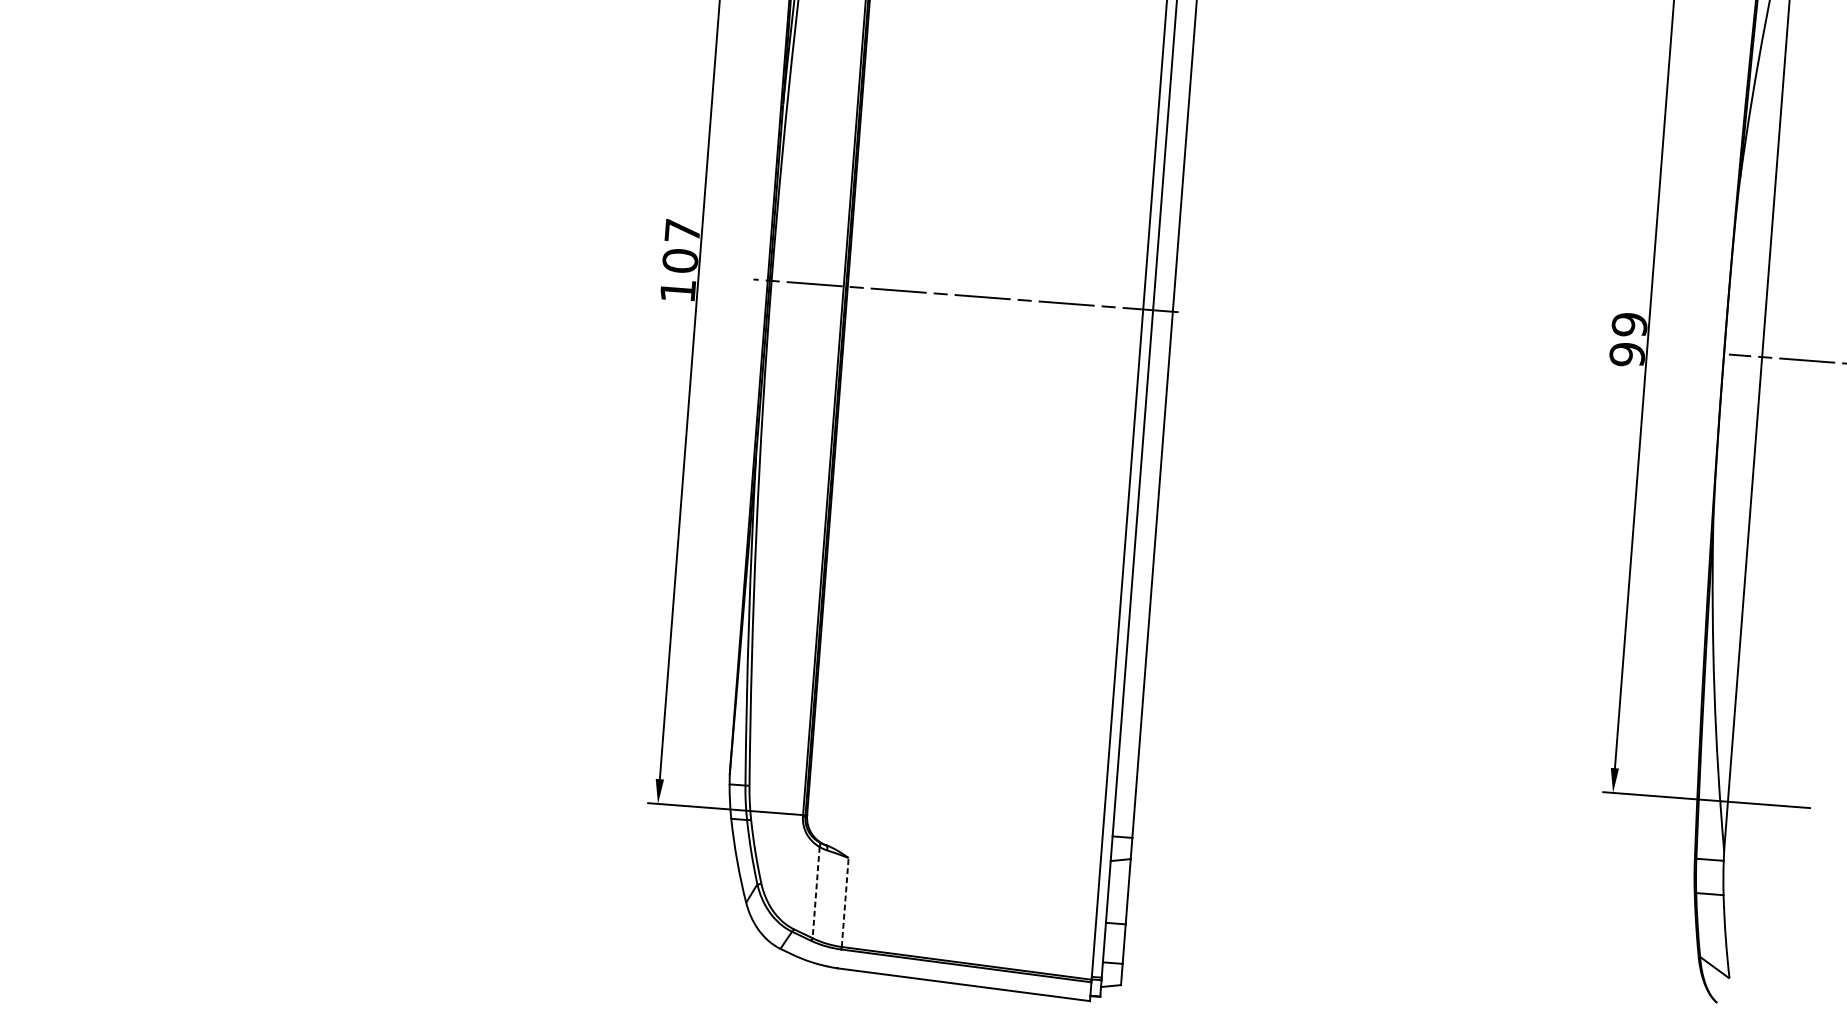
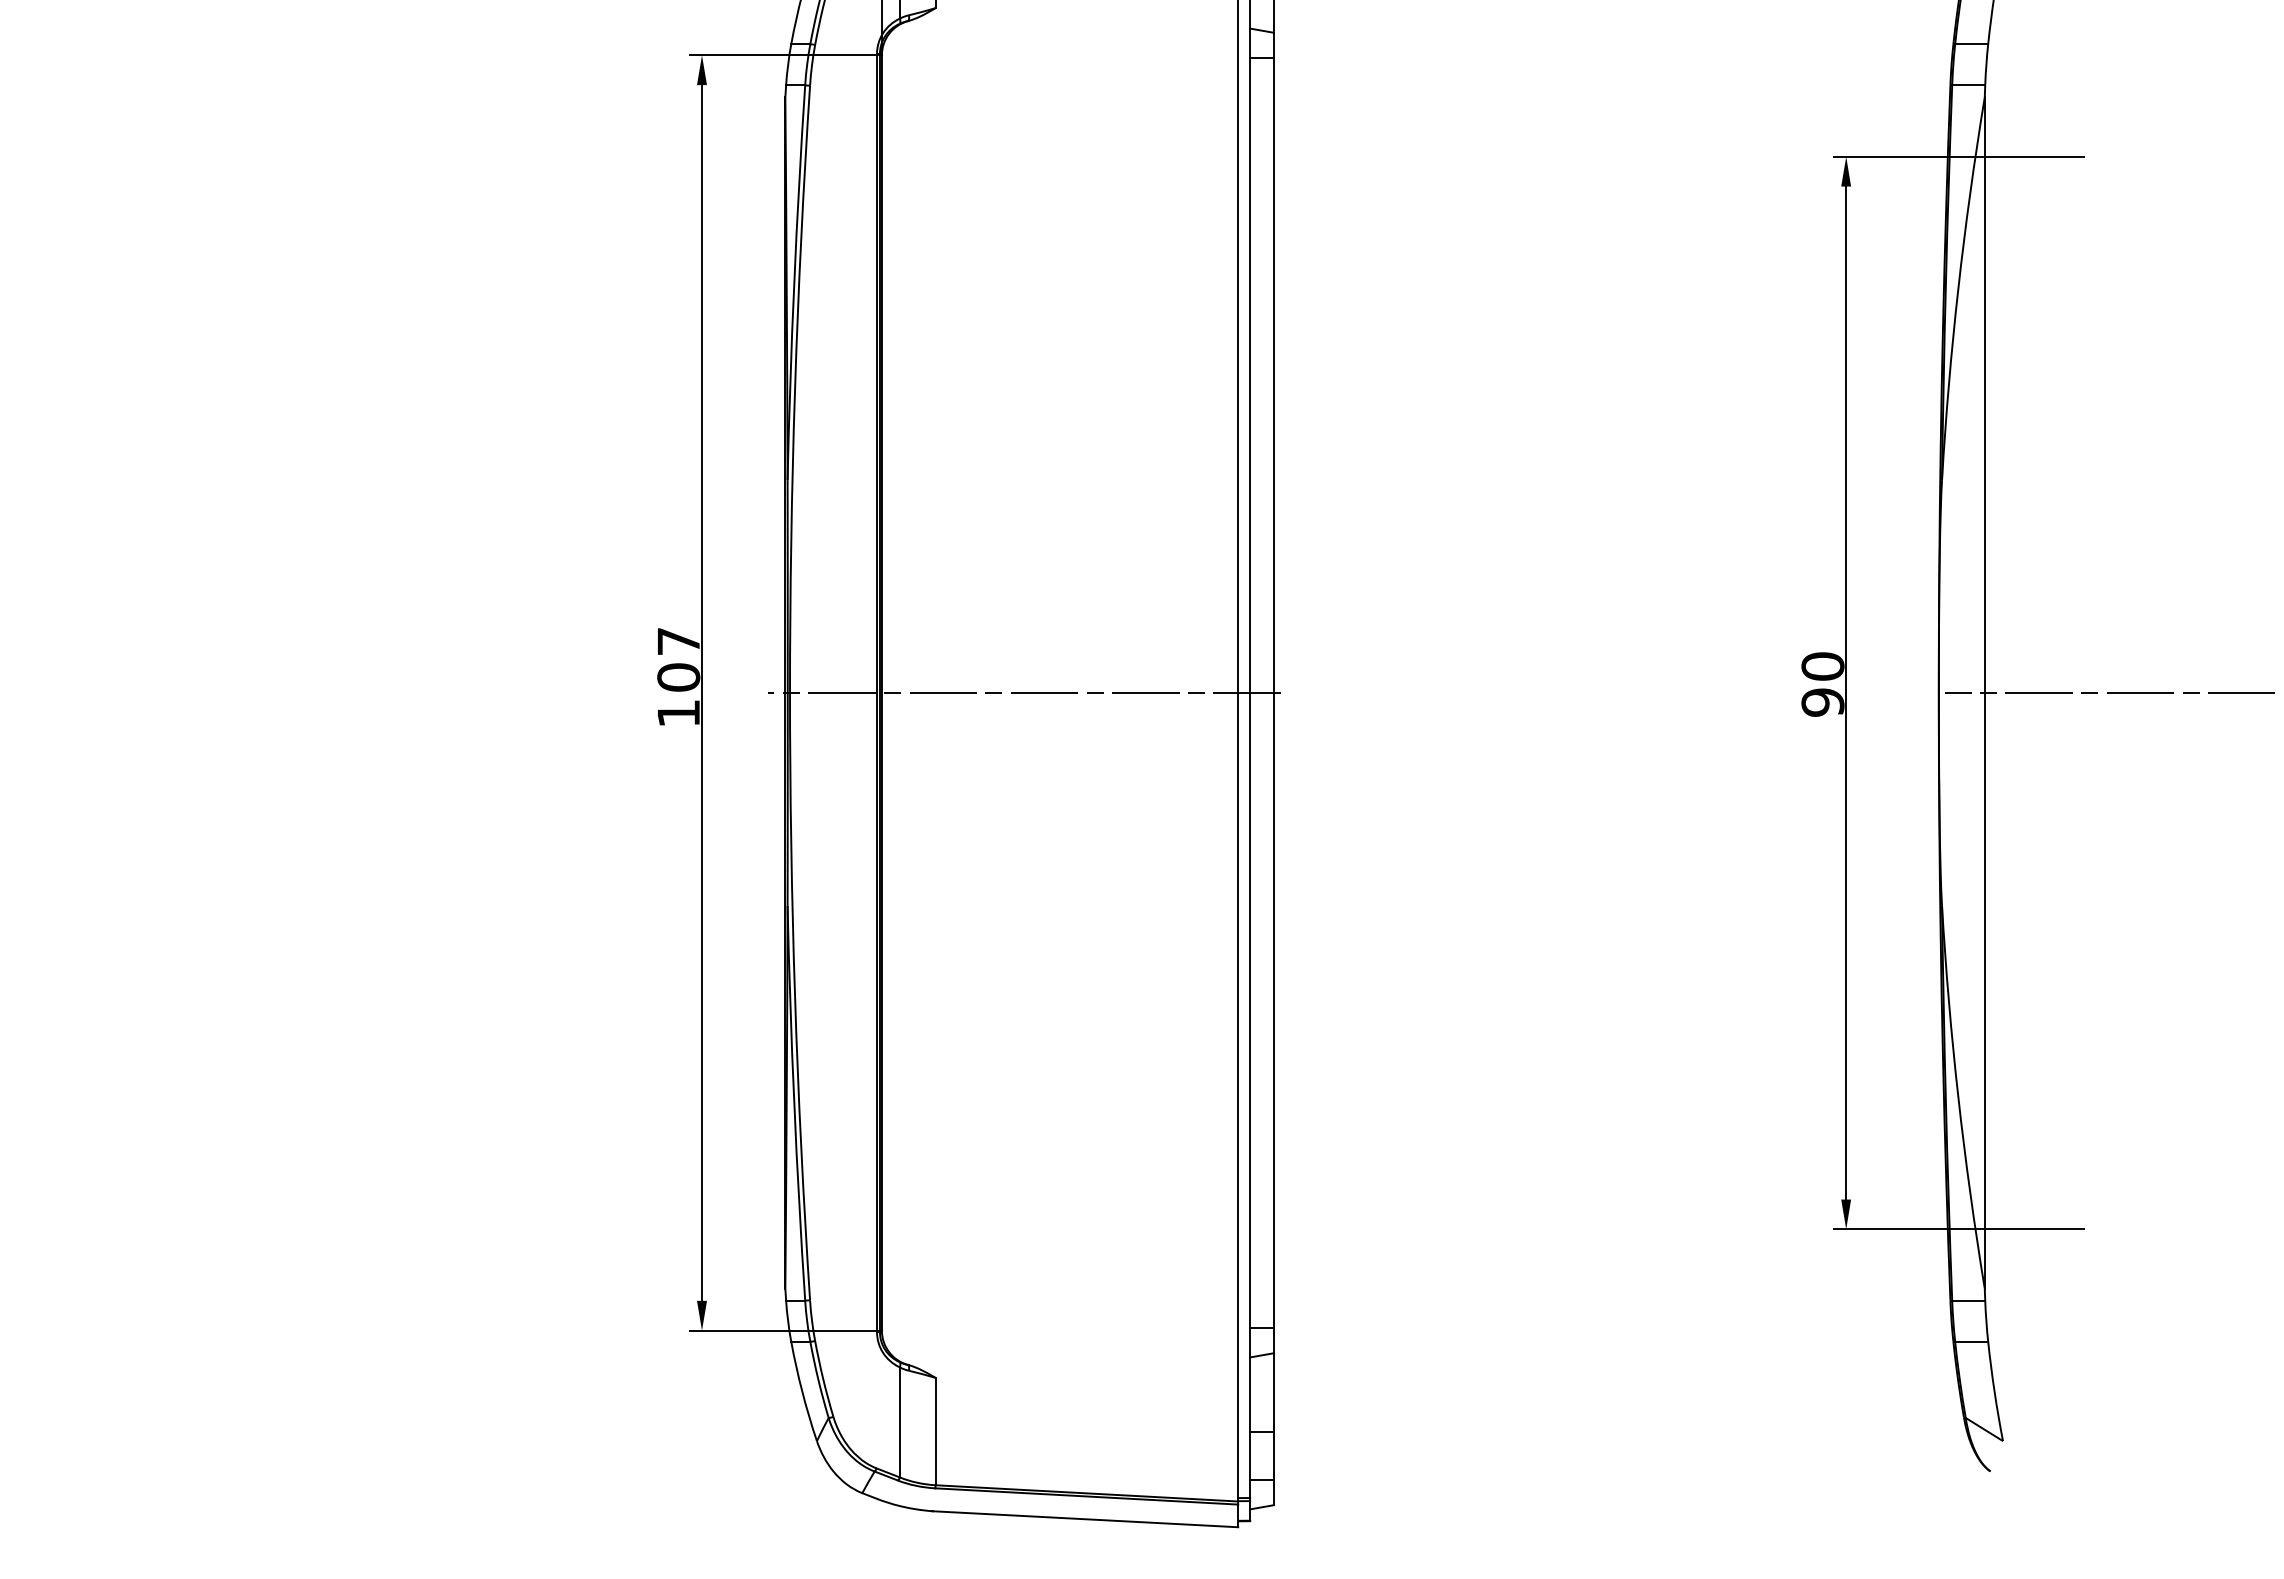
text: (1629, 324) -> (1822, 666), 99 -> 90
line: (815, 892) -> (899, 1422), dashed -> solid
line: (845, 902) -> (935, 1431), dashed -> solid

